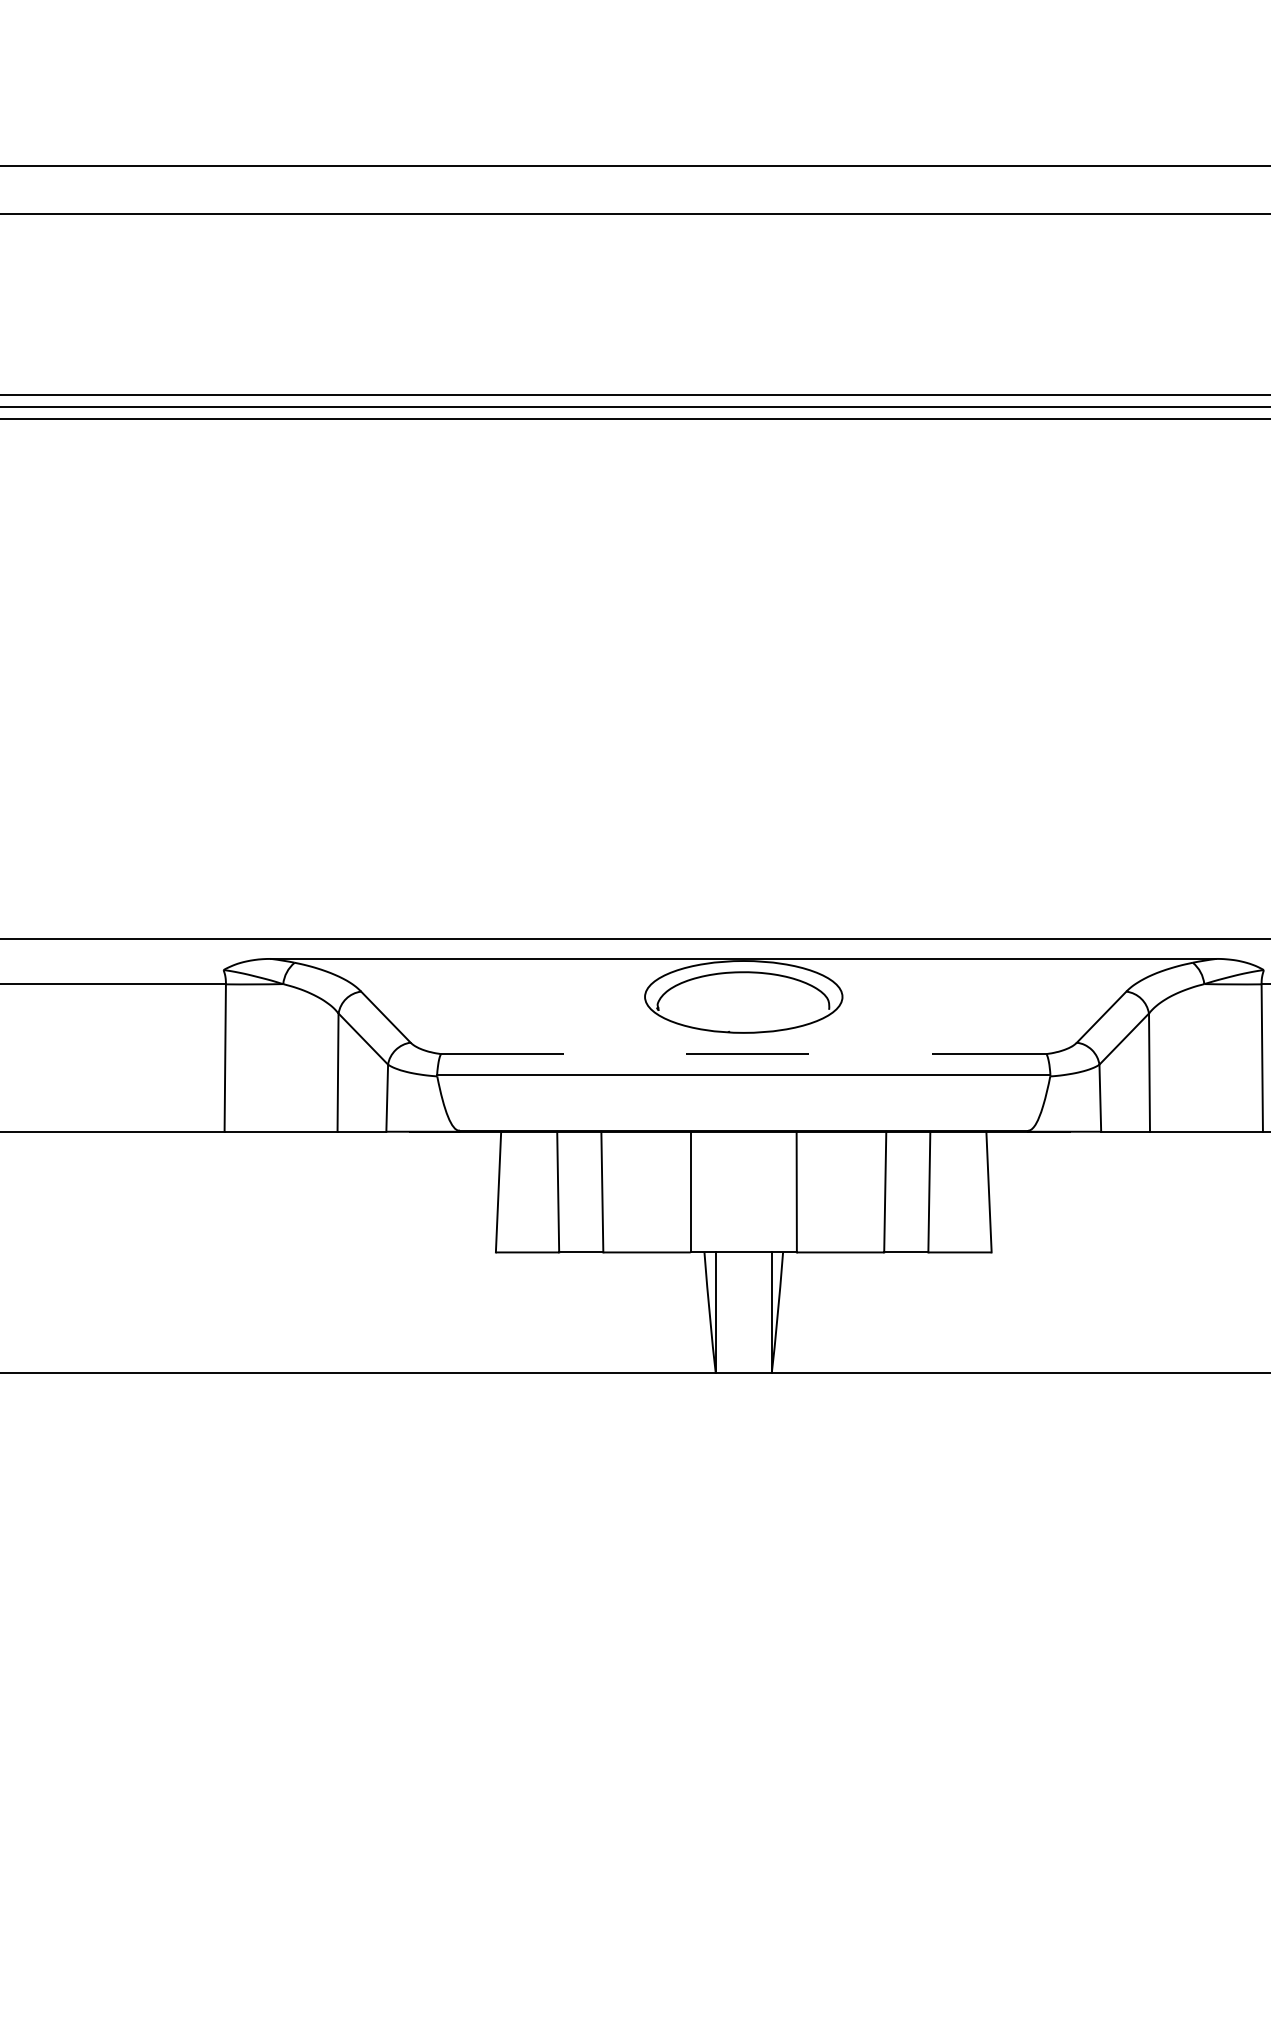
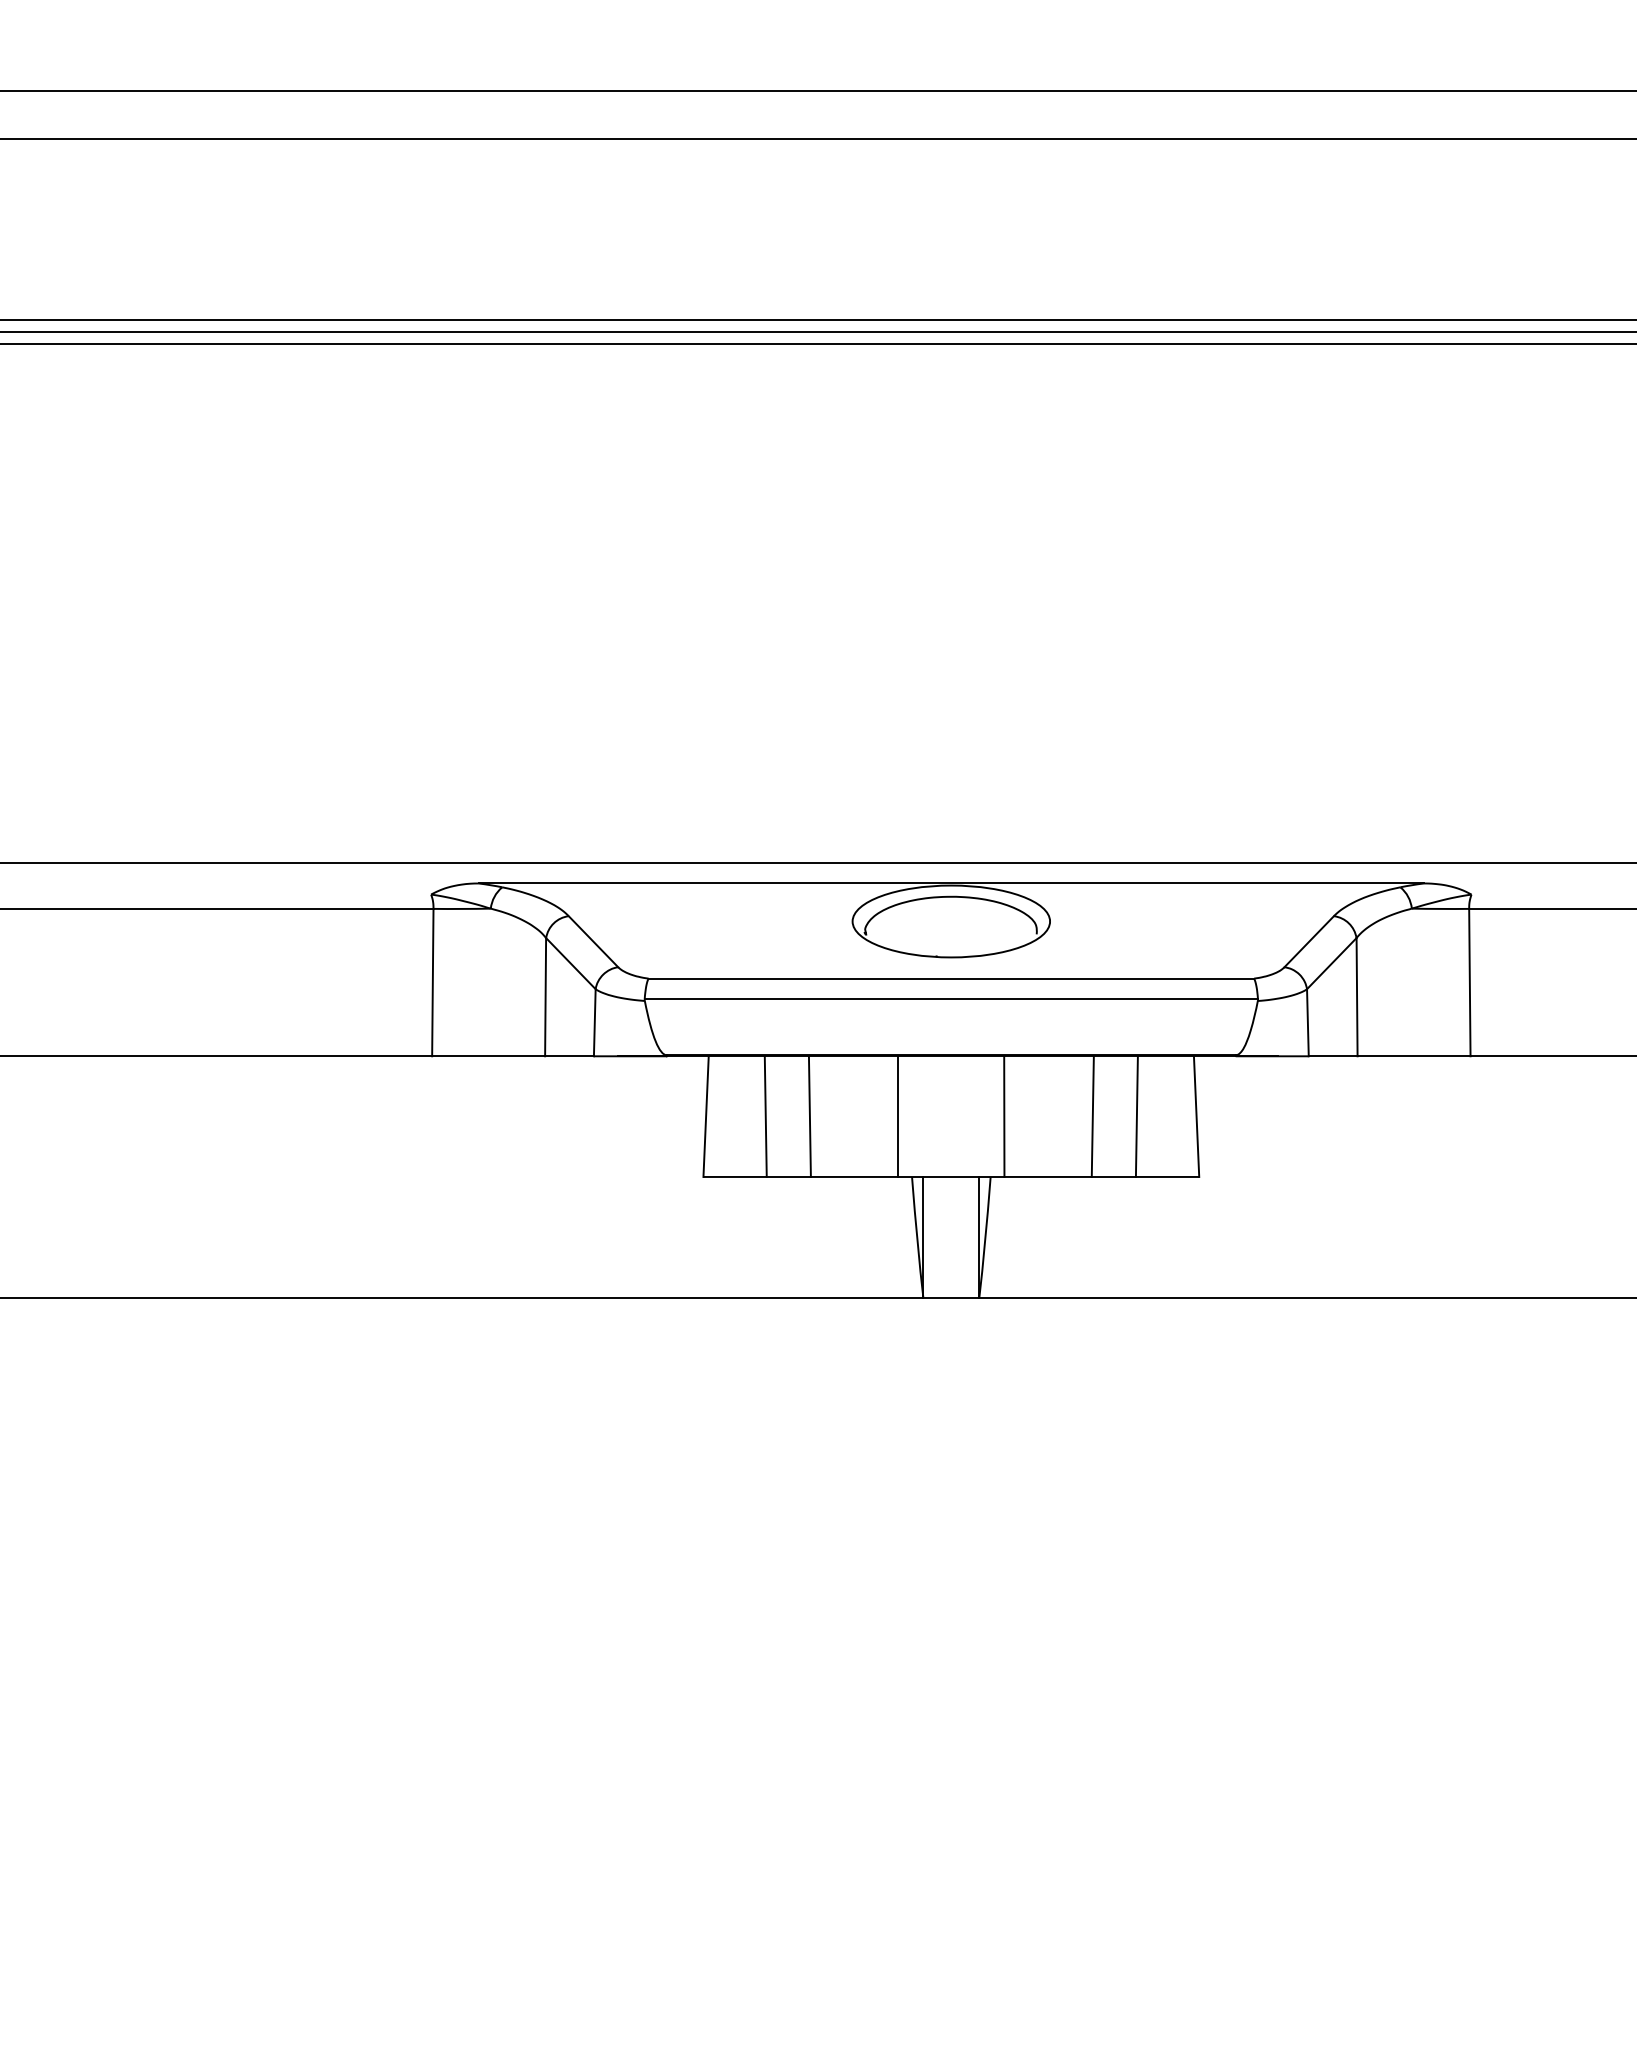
line: (743, 1053) -> (951, 978), dashed -> solid

